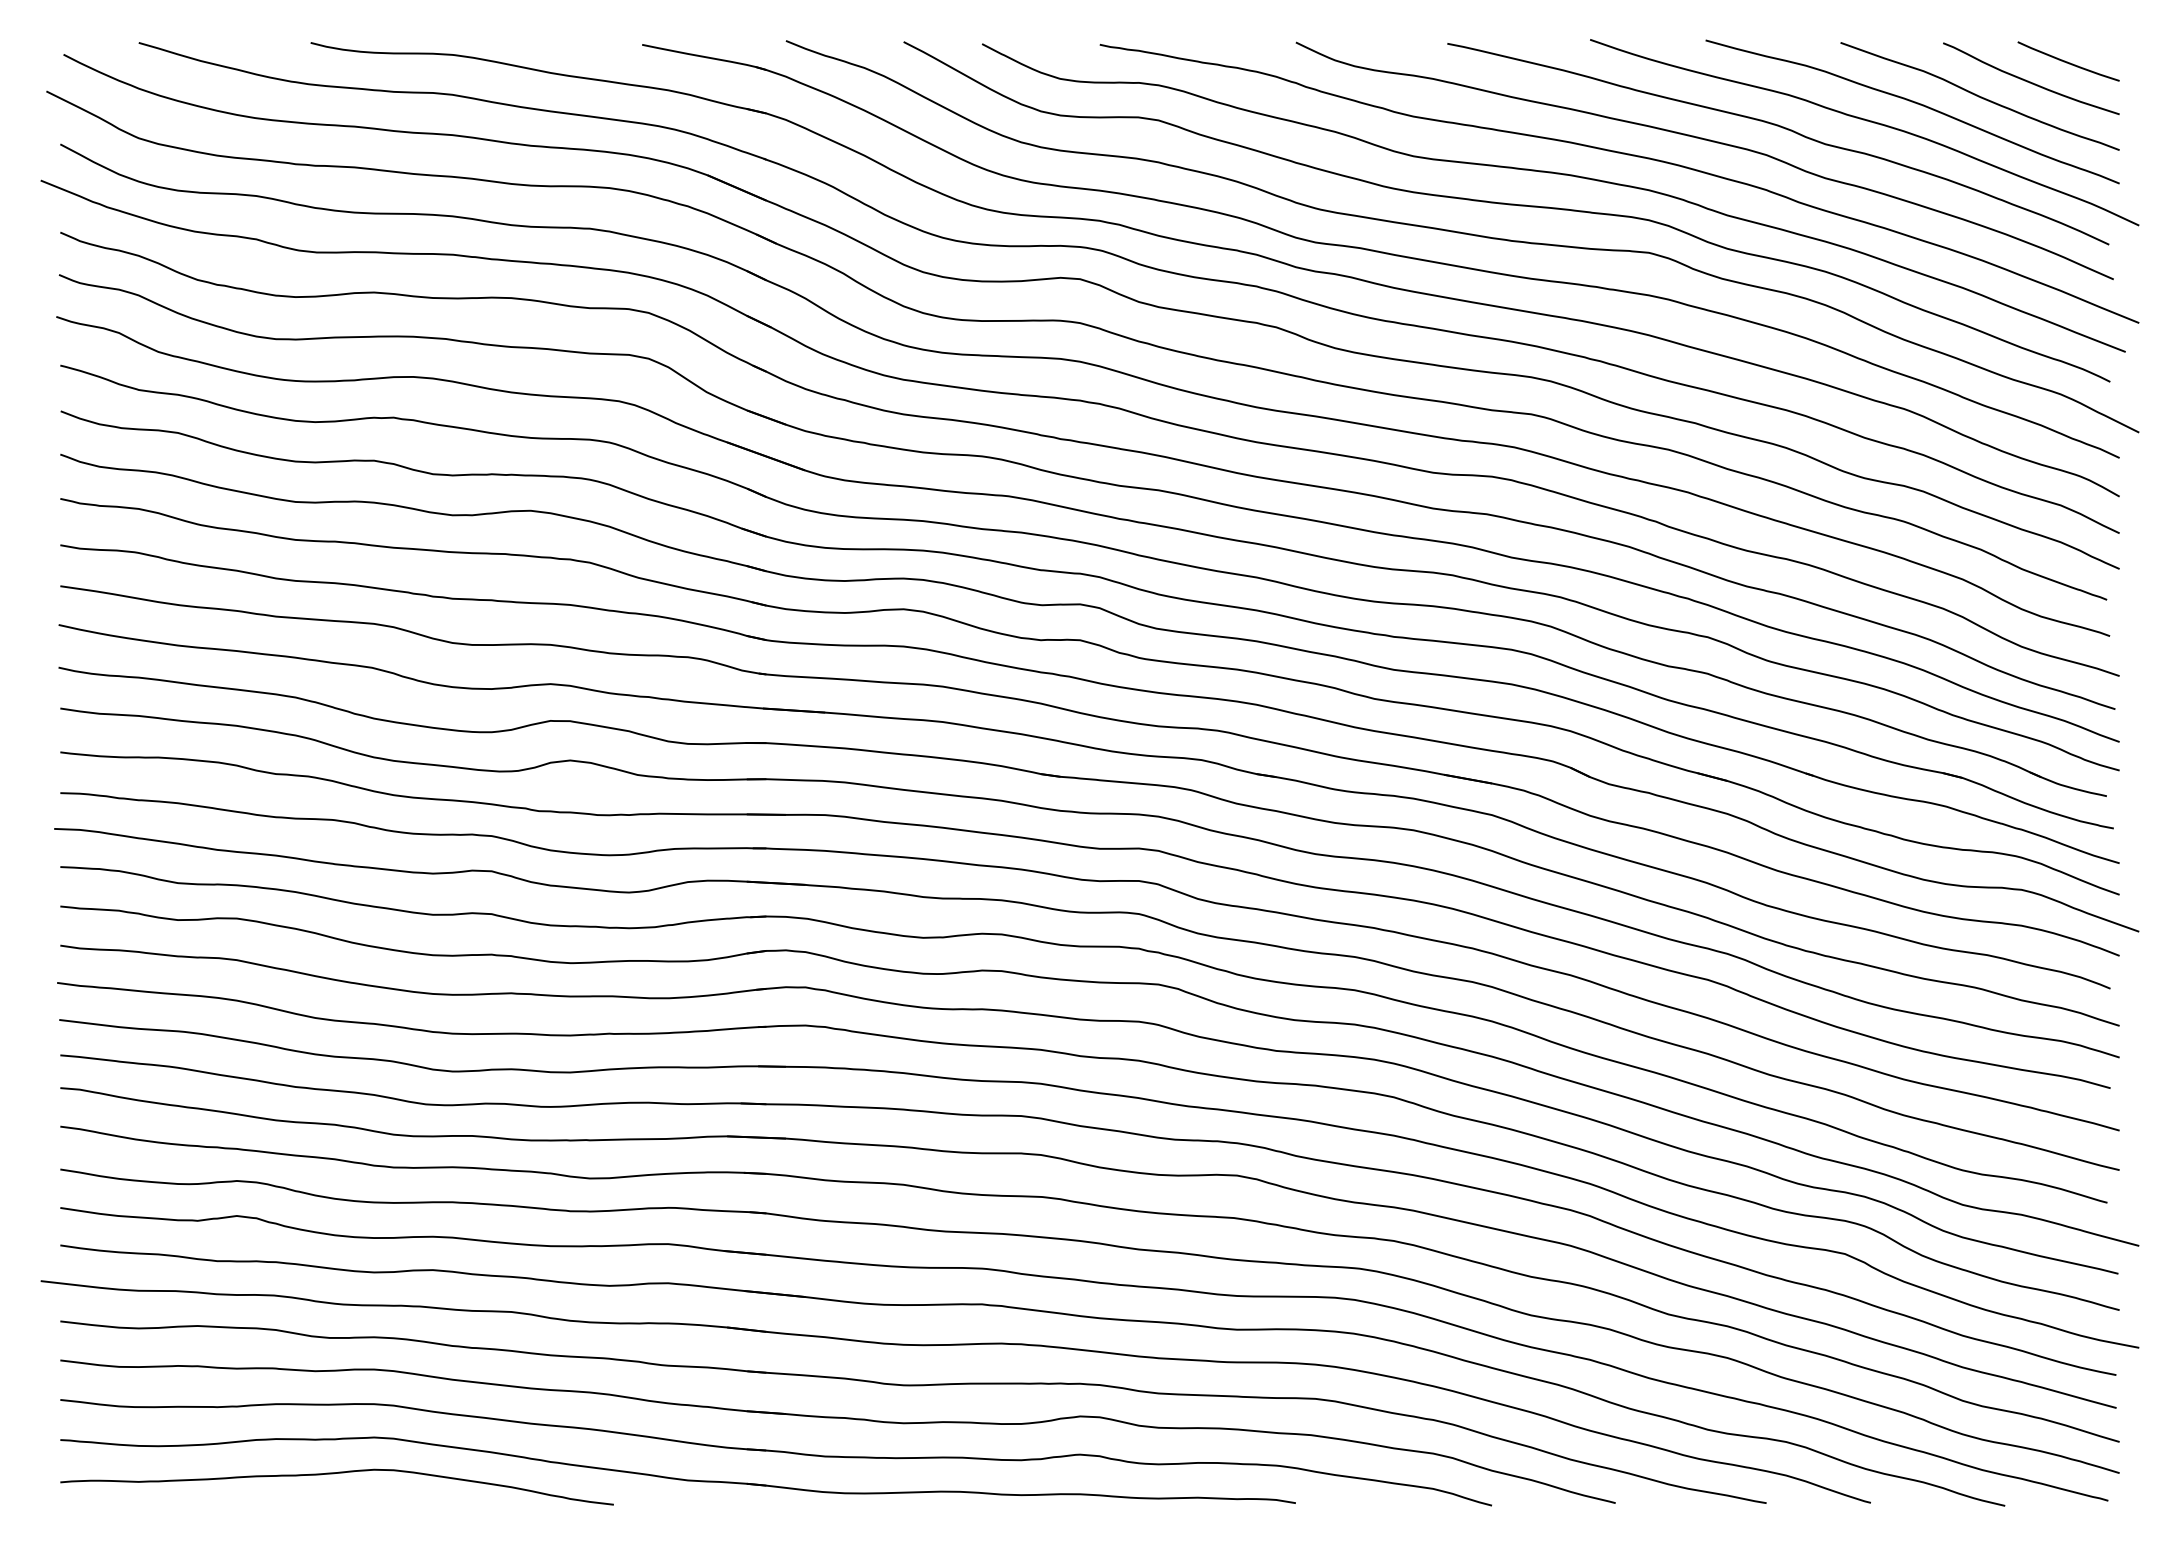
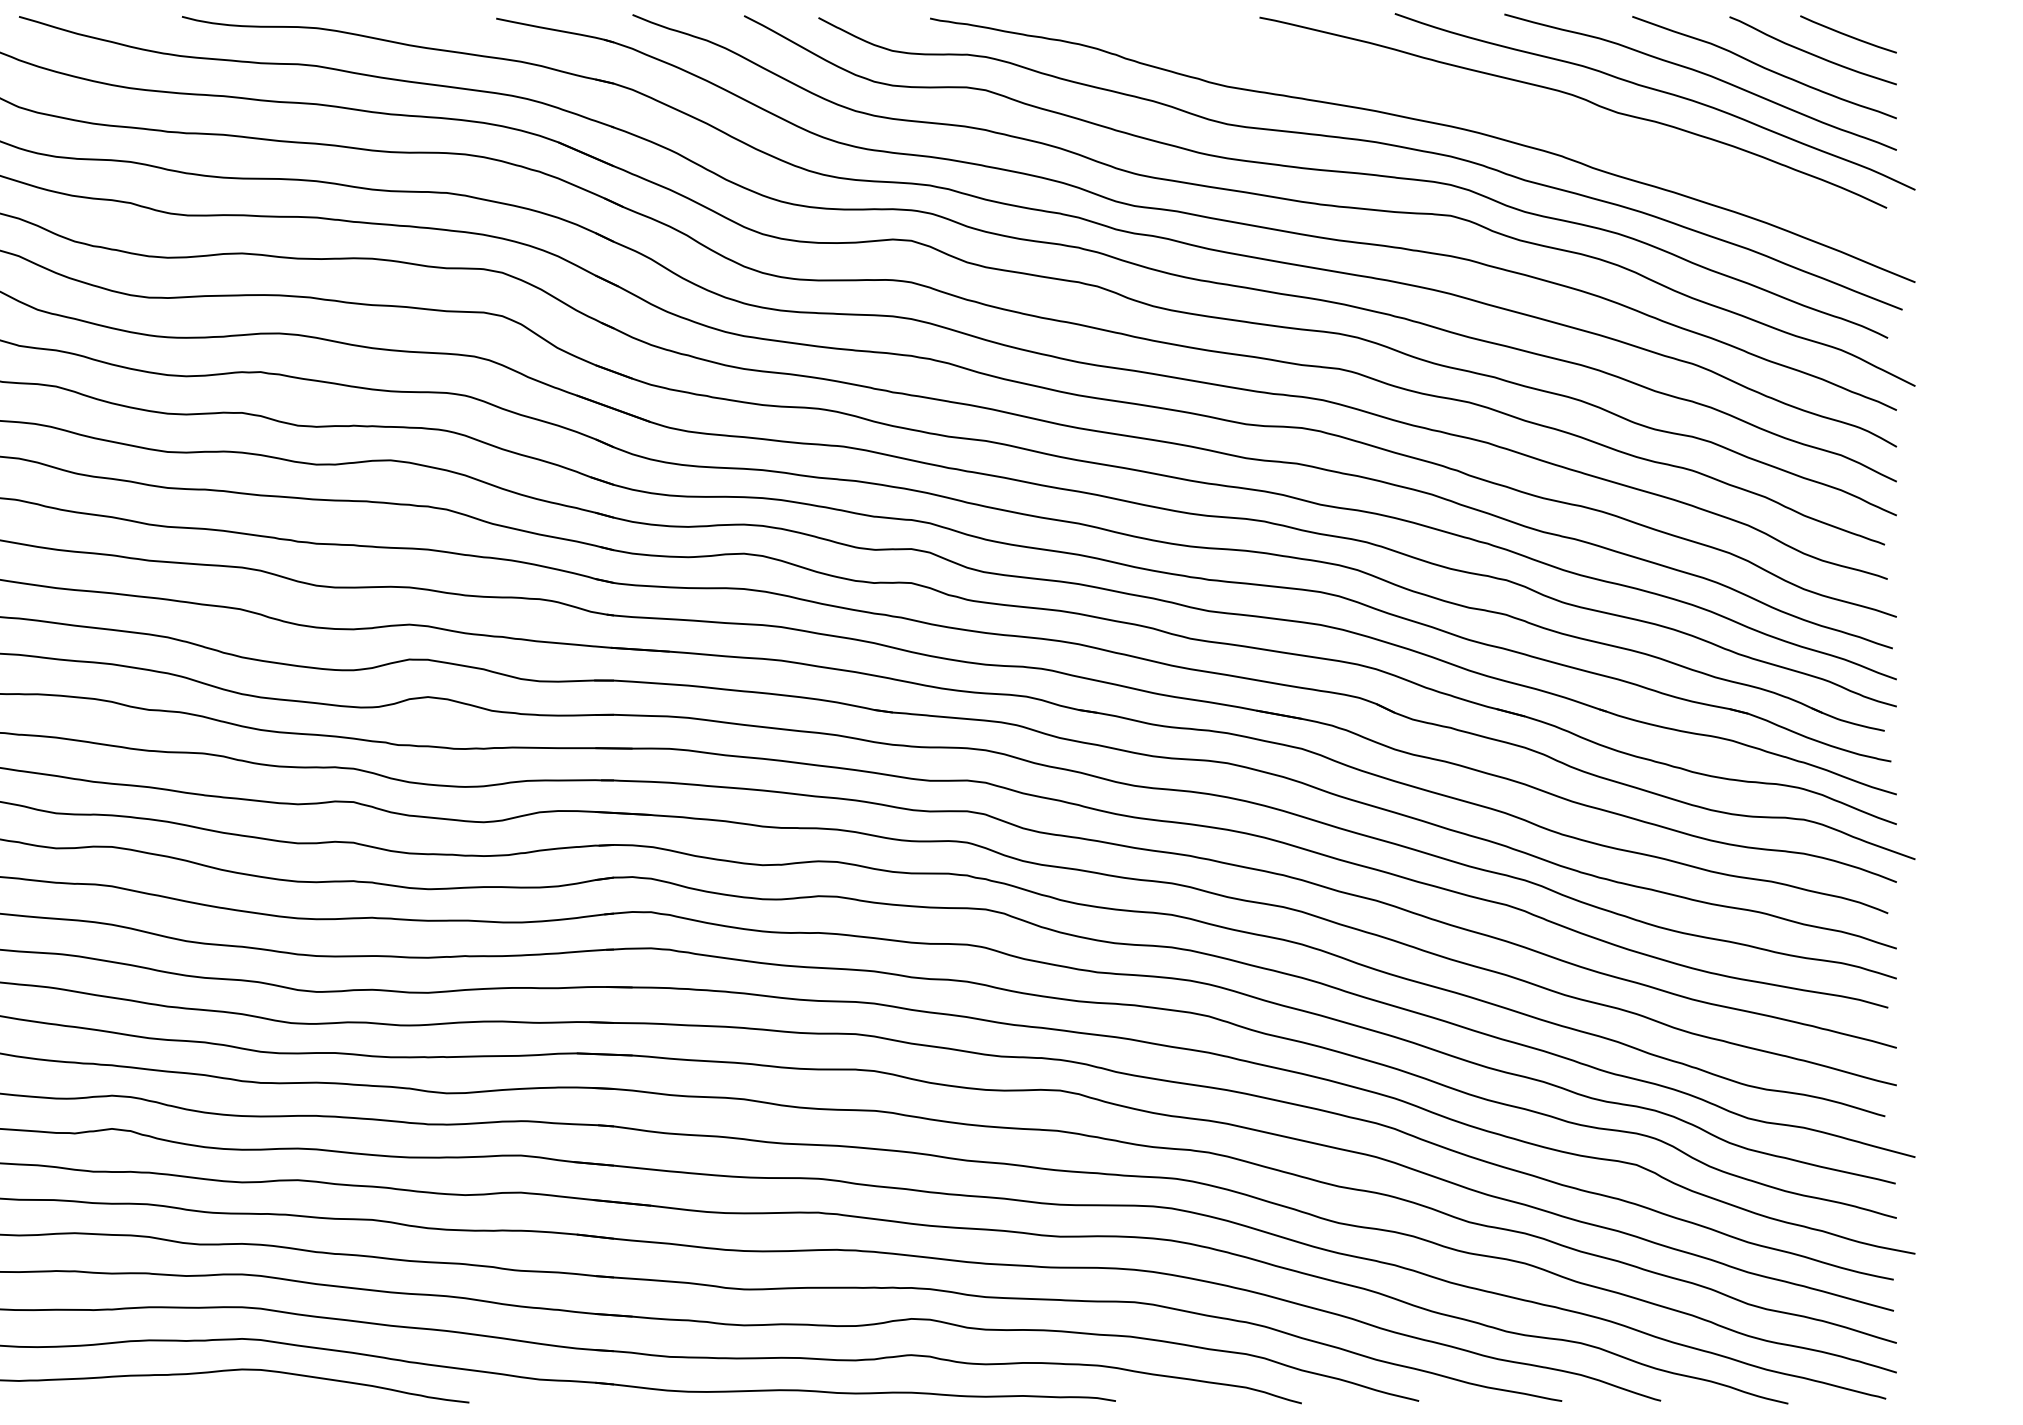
curve: (1708, 141) -> (1507, 110), removed

